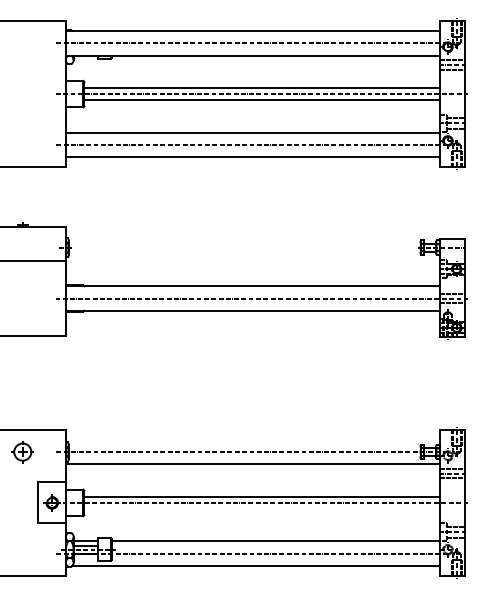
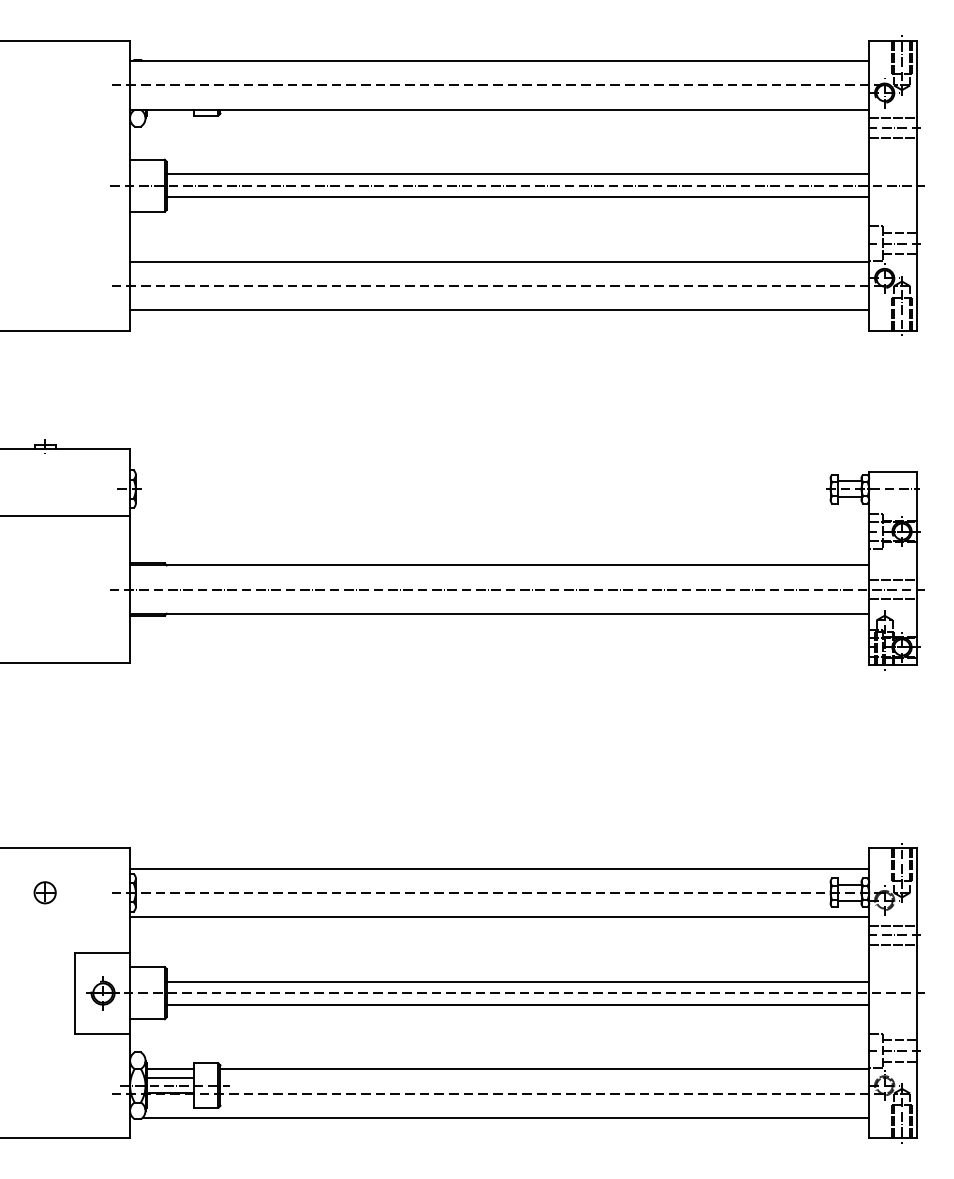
line: (252, 439) -> (498, 867), added
part: (22, 451) -> (44, 891), size x0.62
line: (262, 508) -> (518, 1004), added

